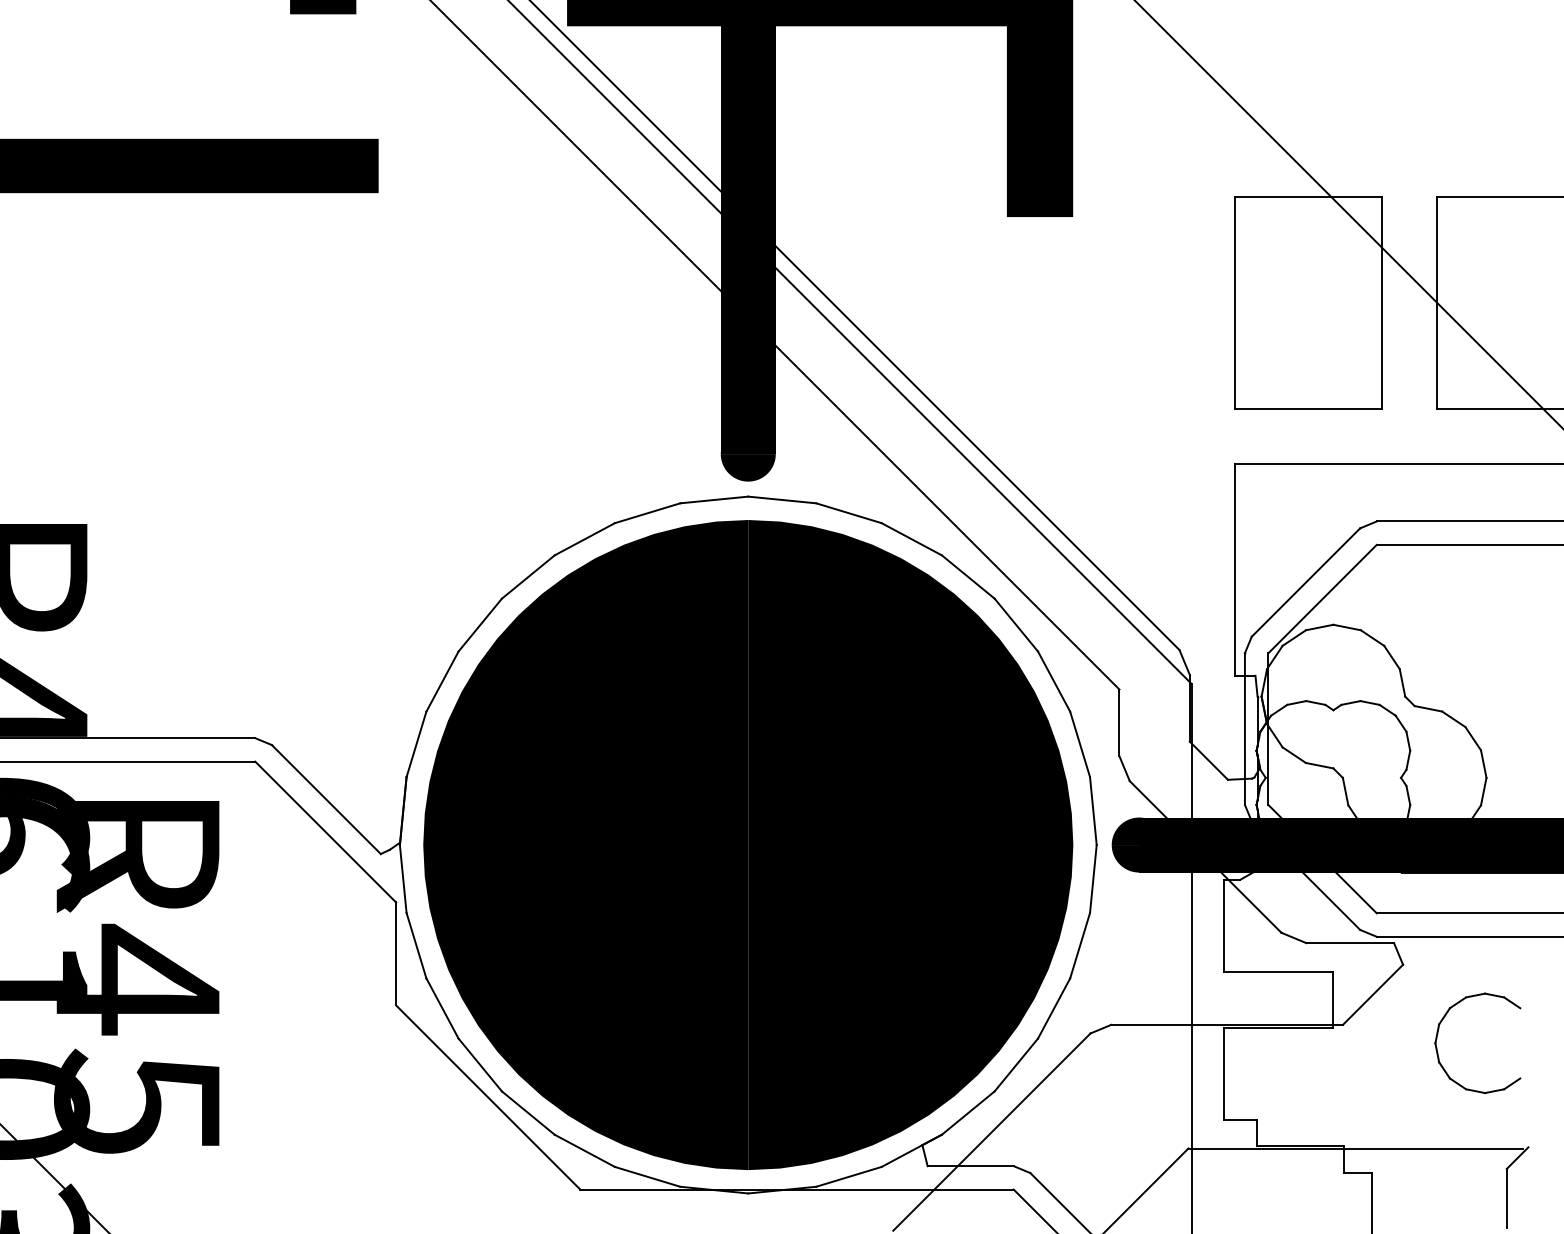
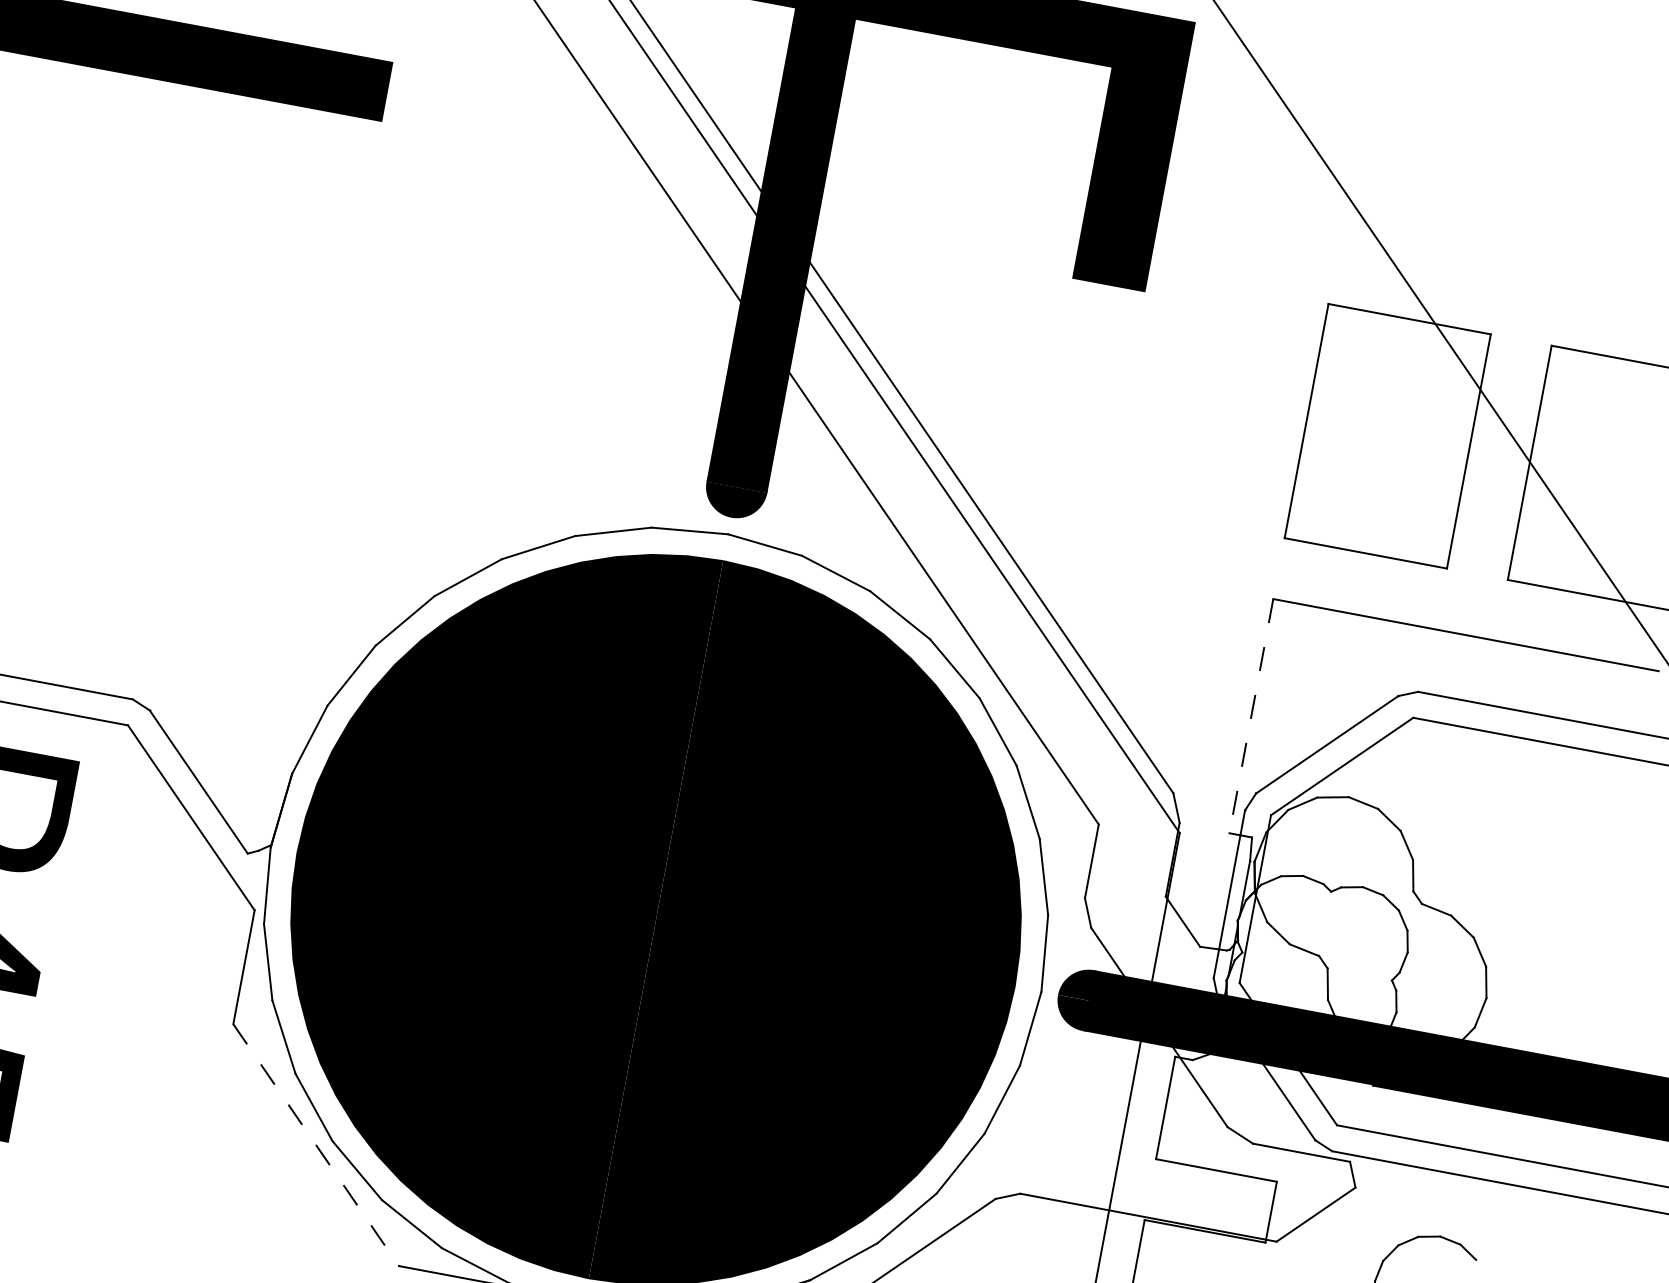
line: (1235, 569) -> (1251, 715), solid -> dashed
line: (488, 1097) -> (316, 1145), solid -> dashed

